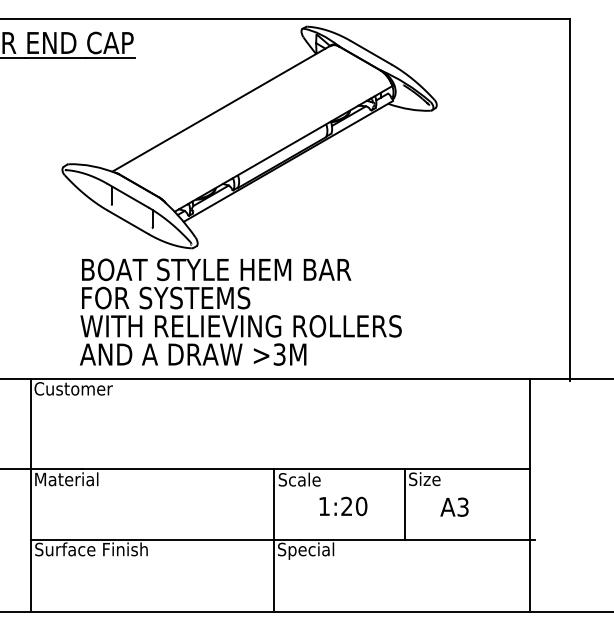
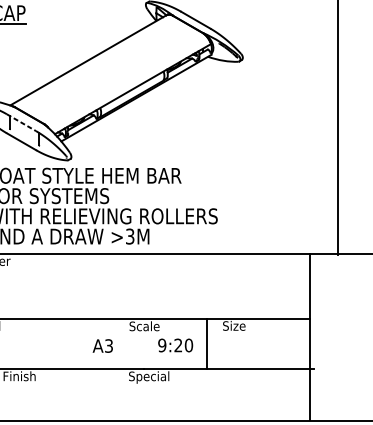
line: (128, 195) -> (21, 122), solid -> dashed
line: (405, 504) -> (206, 344), moved
text: (324, 506) -> (162, 345), 1:20 -> 9:20
text: (454, 506) -> (102, 345), moved
line: (274, 539) -> (126, 369), removed

